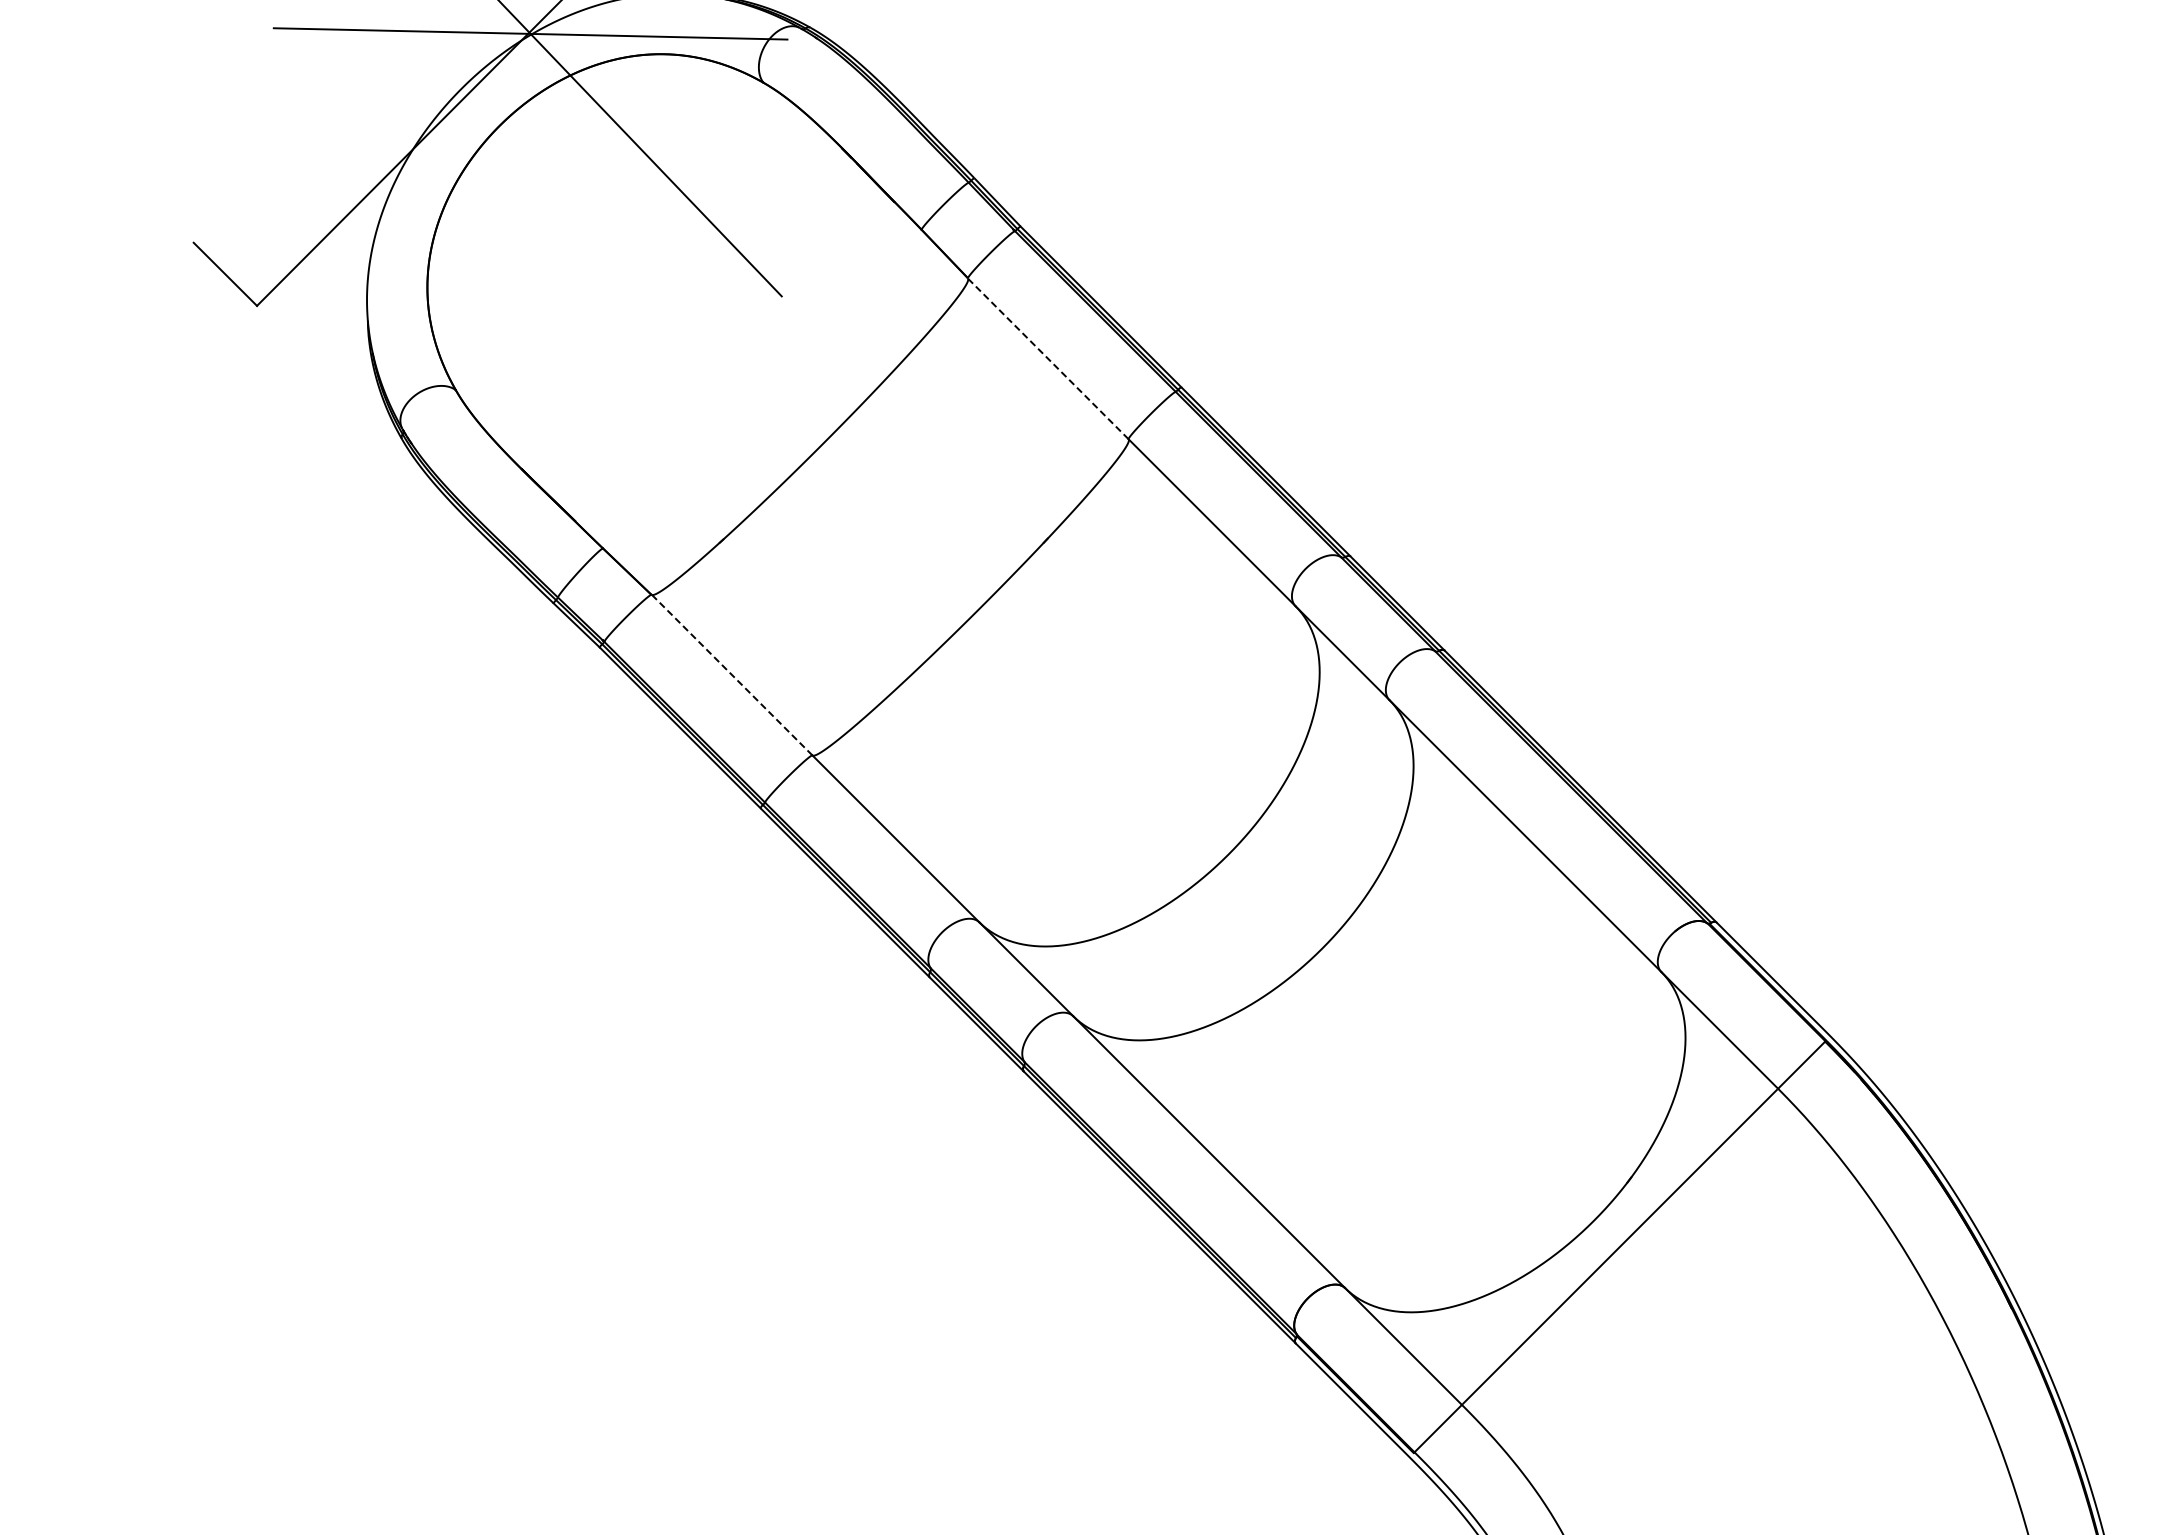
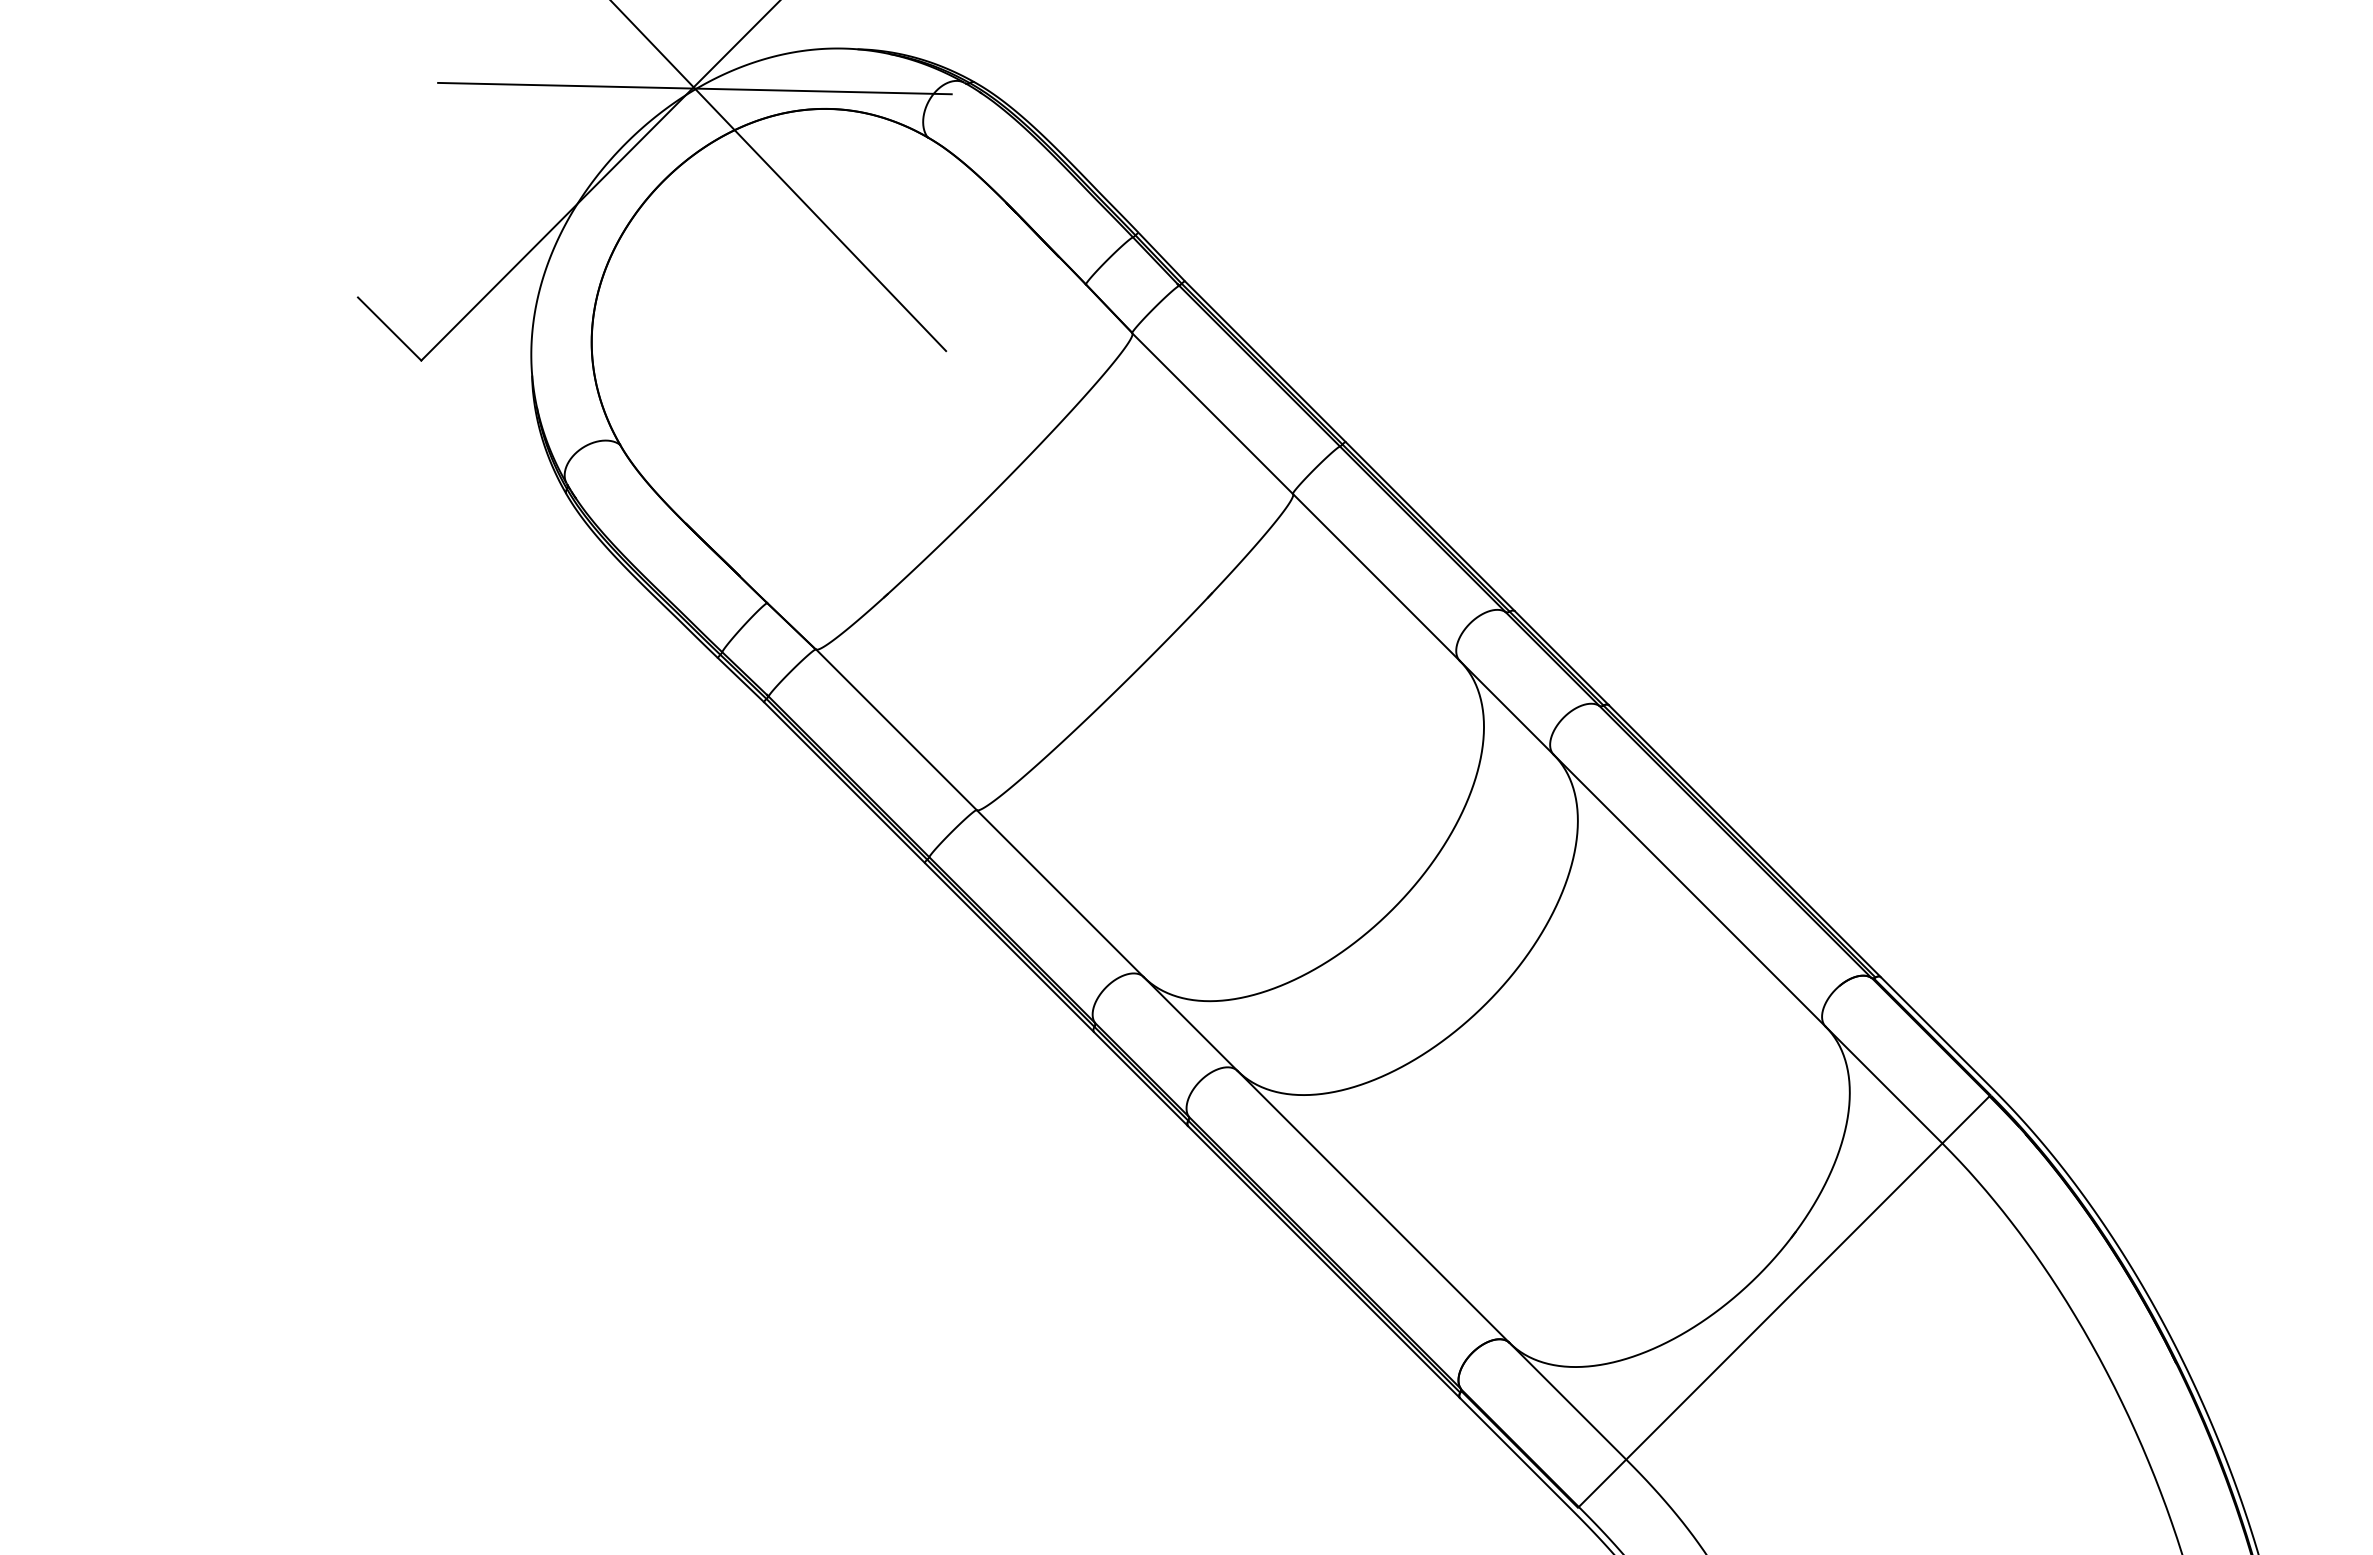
line: (1048, 358) -> (1212, 413), dashed -> solid
line: (732, 674) -> (896, 729), dashed -> solid

